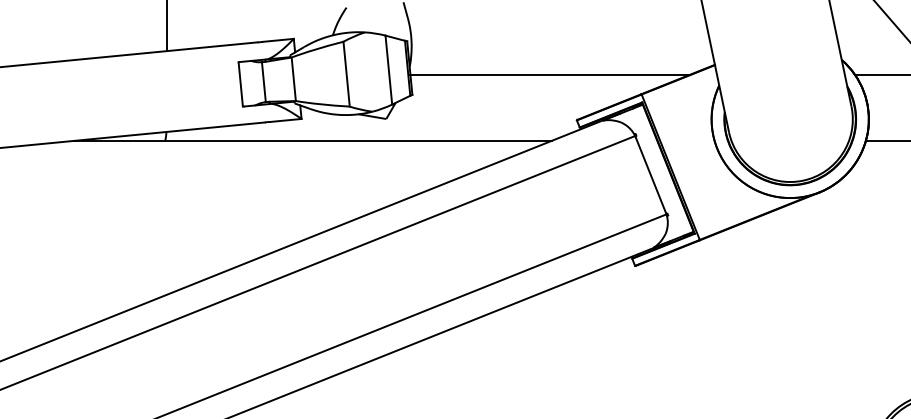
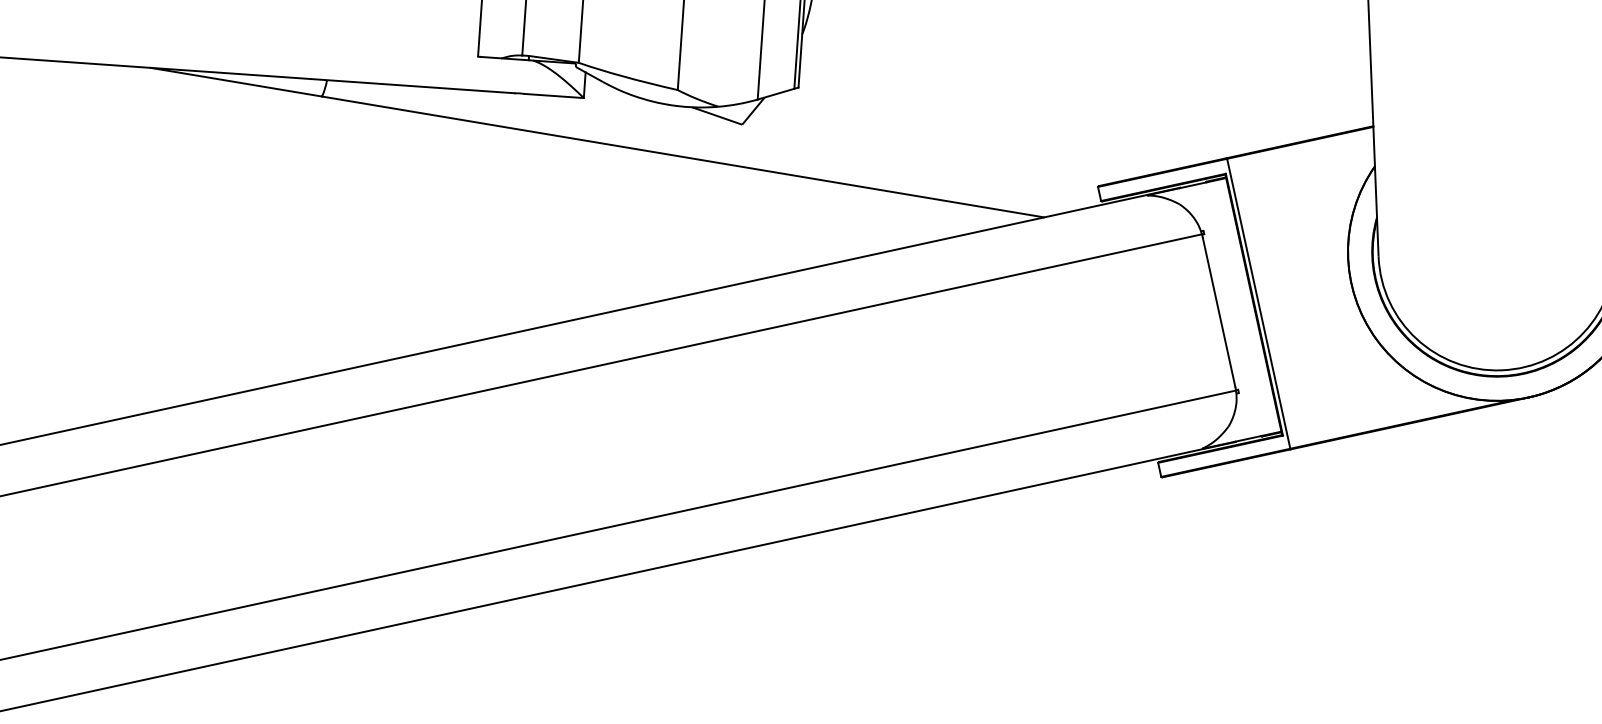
line: (550, 74) -> (1063, 92), removed

